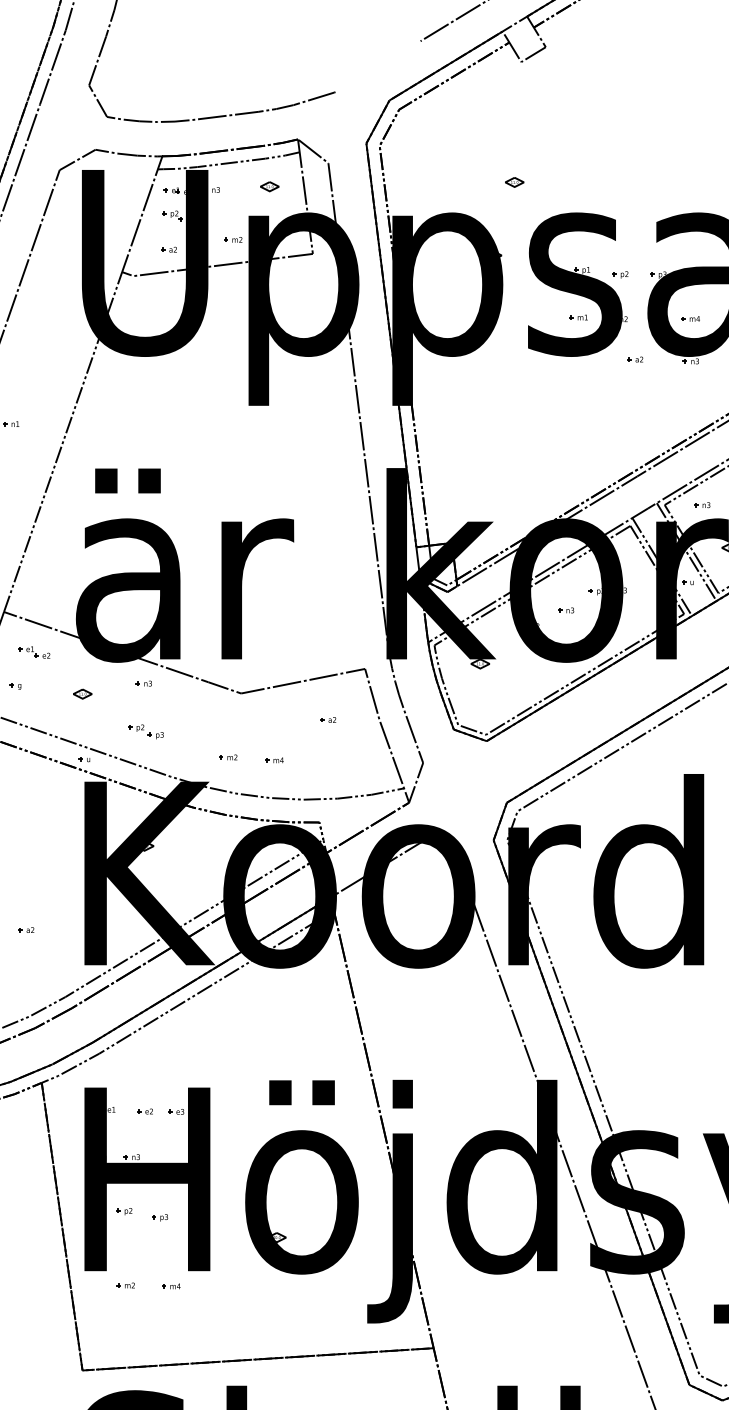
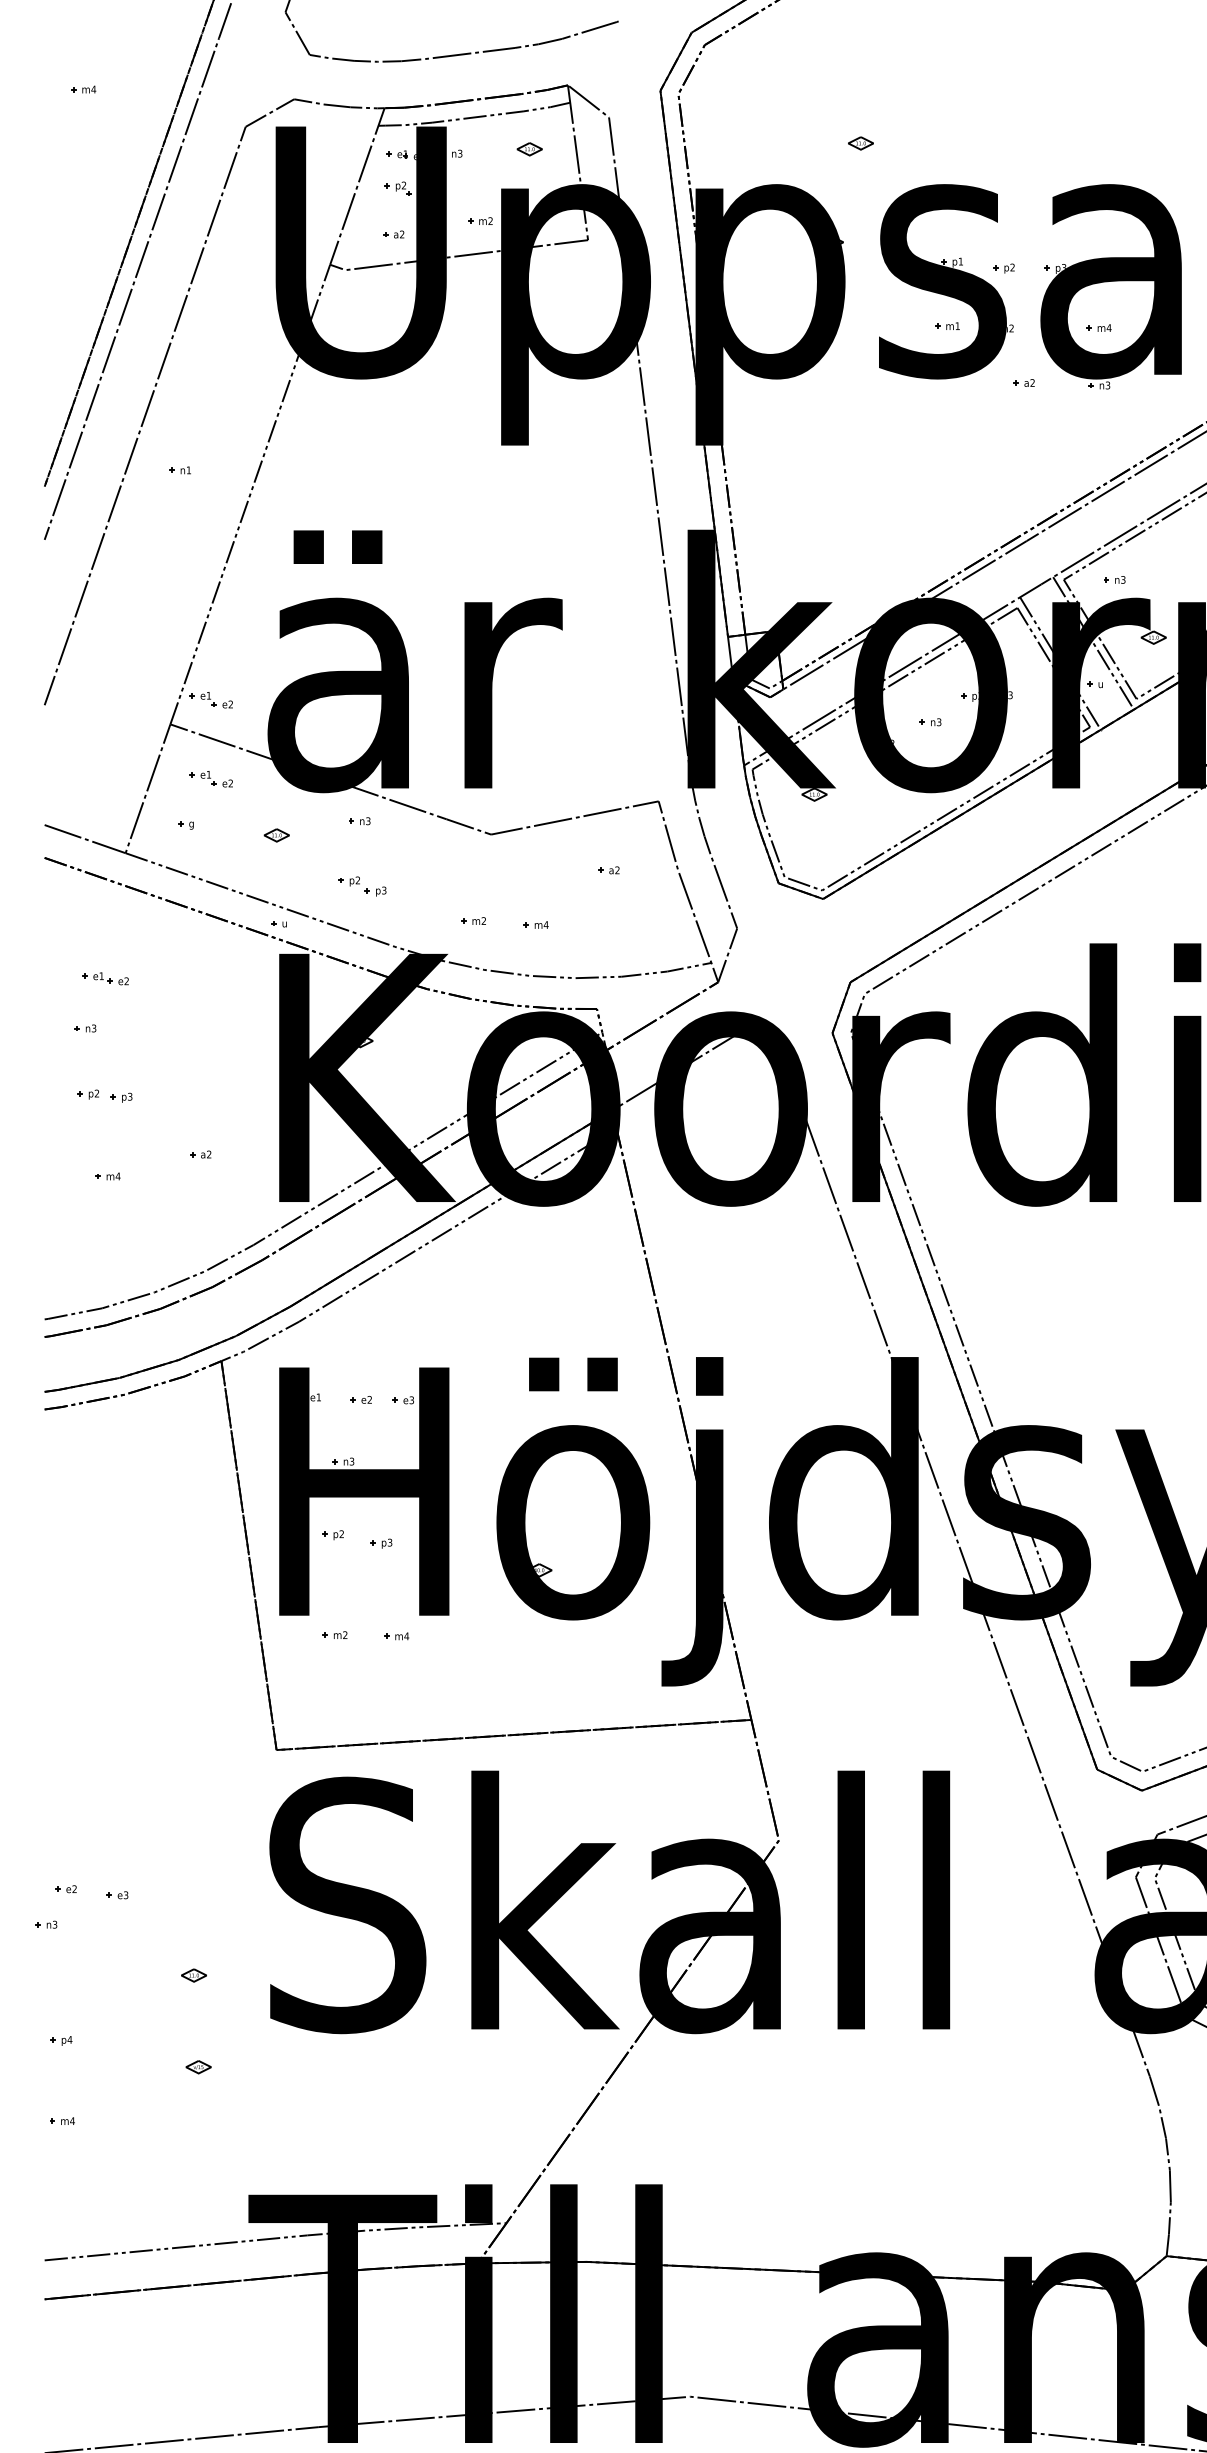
part: (33, 594) -> (210, 700), added

